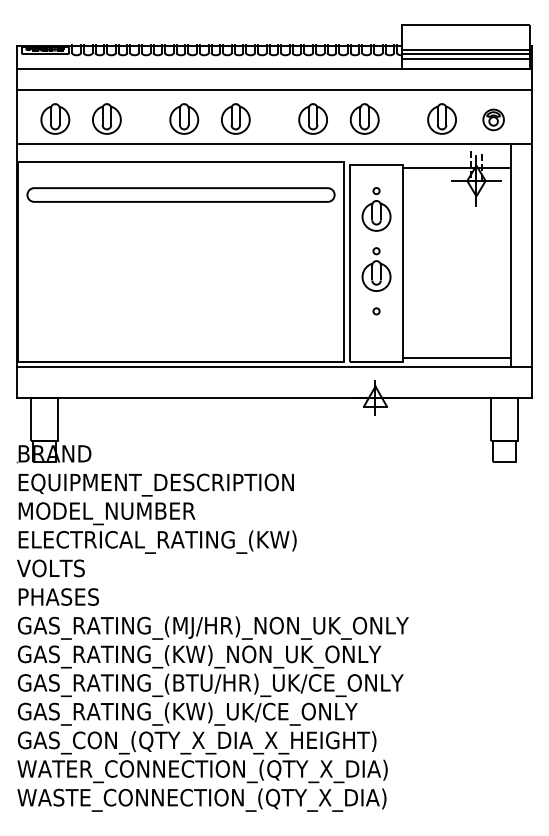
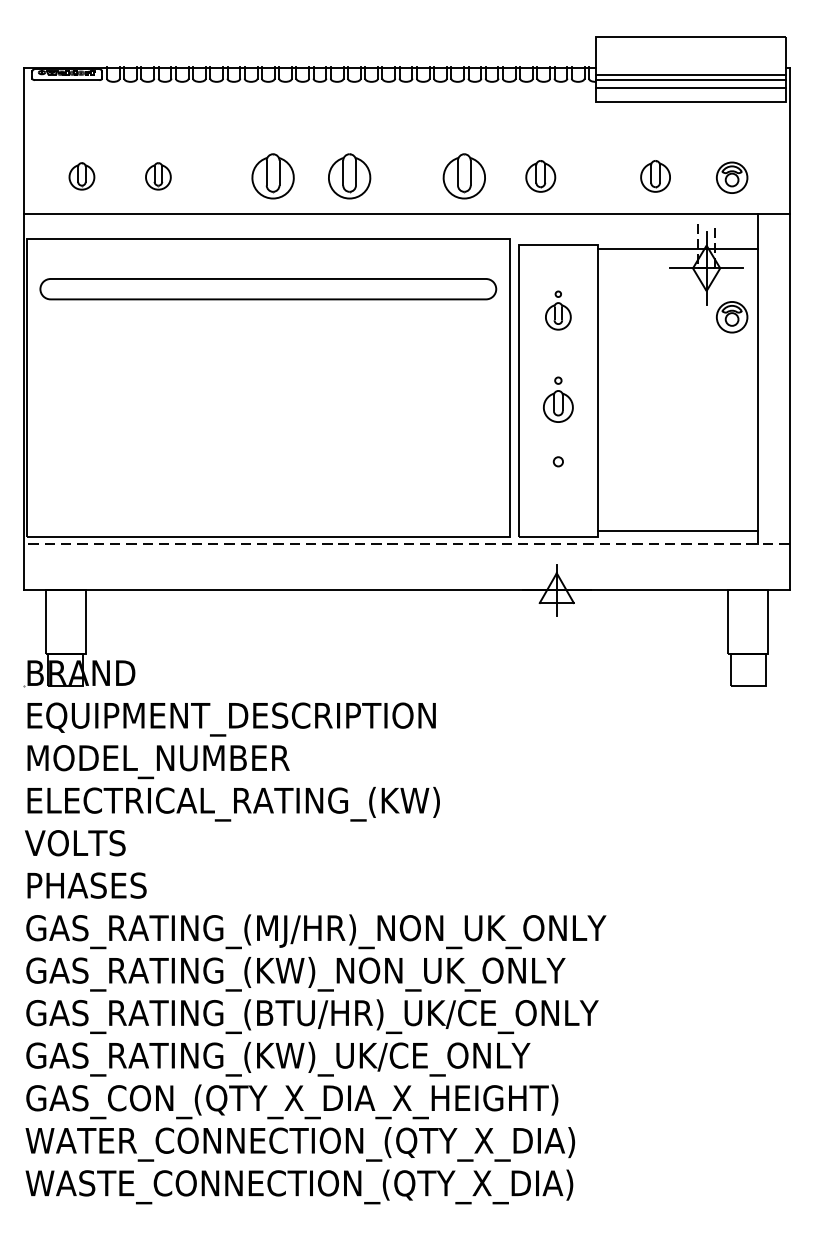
line: (274, 69) -> (407, 102), removed
line: (274, 90) -> (407, 134), removed
part: (55, 118) -> (82, 175), size x0.6
part: (106, 118) -> (157, 175), size x0.6
part: (364, 118) -> (540, 175), size x0.7
part: (441, 118) -> (654, 175), size x0.7
part: (376, 209) -> (558, 310), size x0.6
part: (493, 213) -> (731, 316), added
part: (376, 269) -> (558, 399), size x0.7
line: (274, 366) -> (407, 543), solid -> dashed

